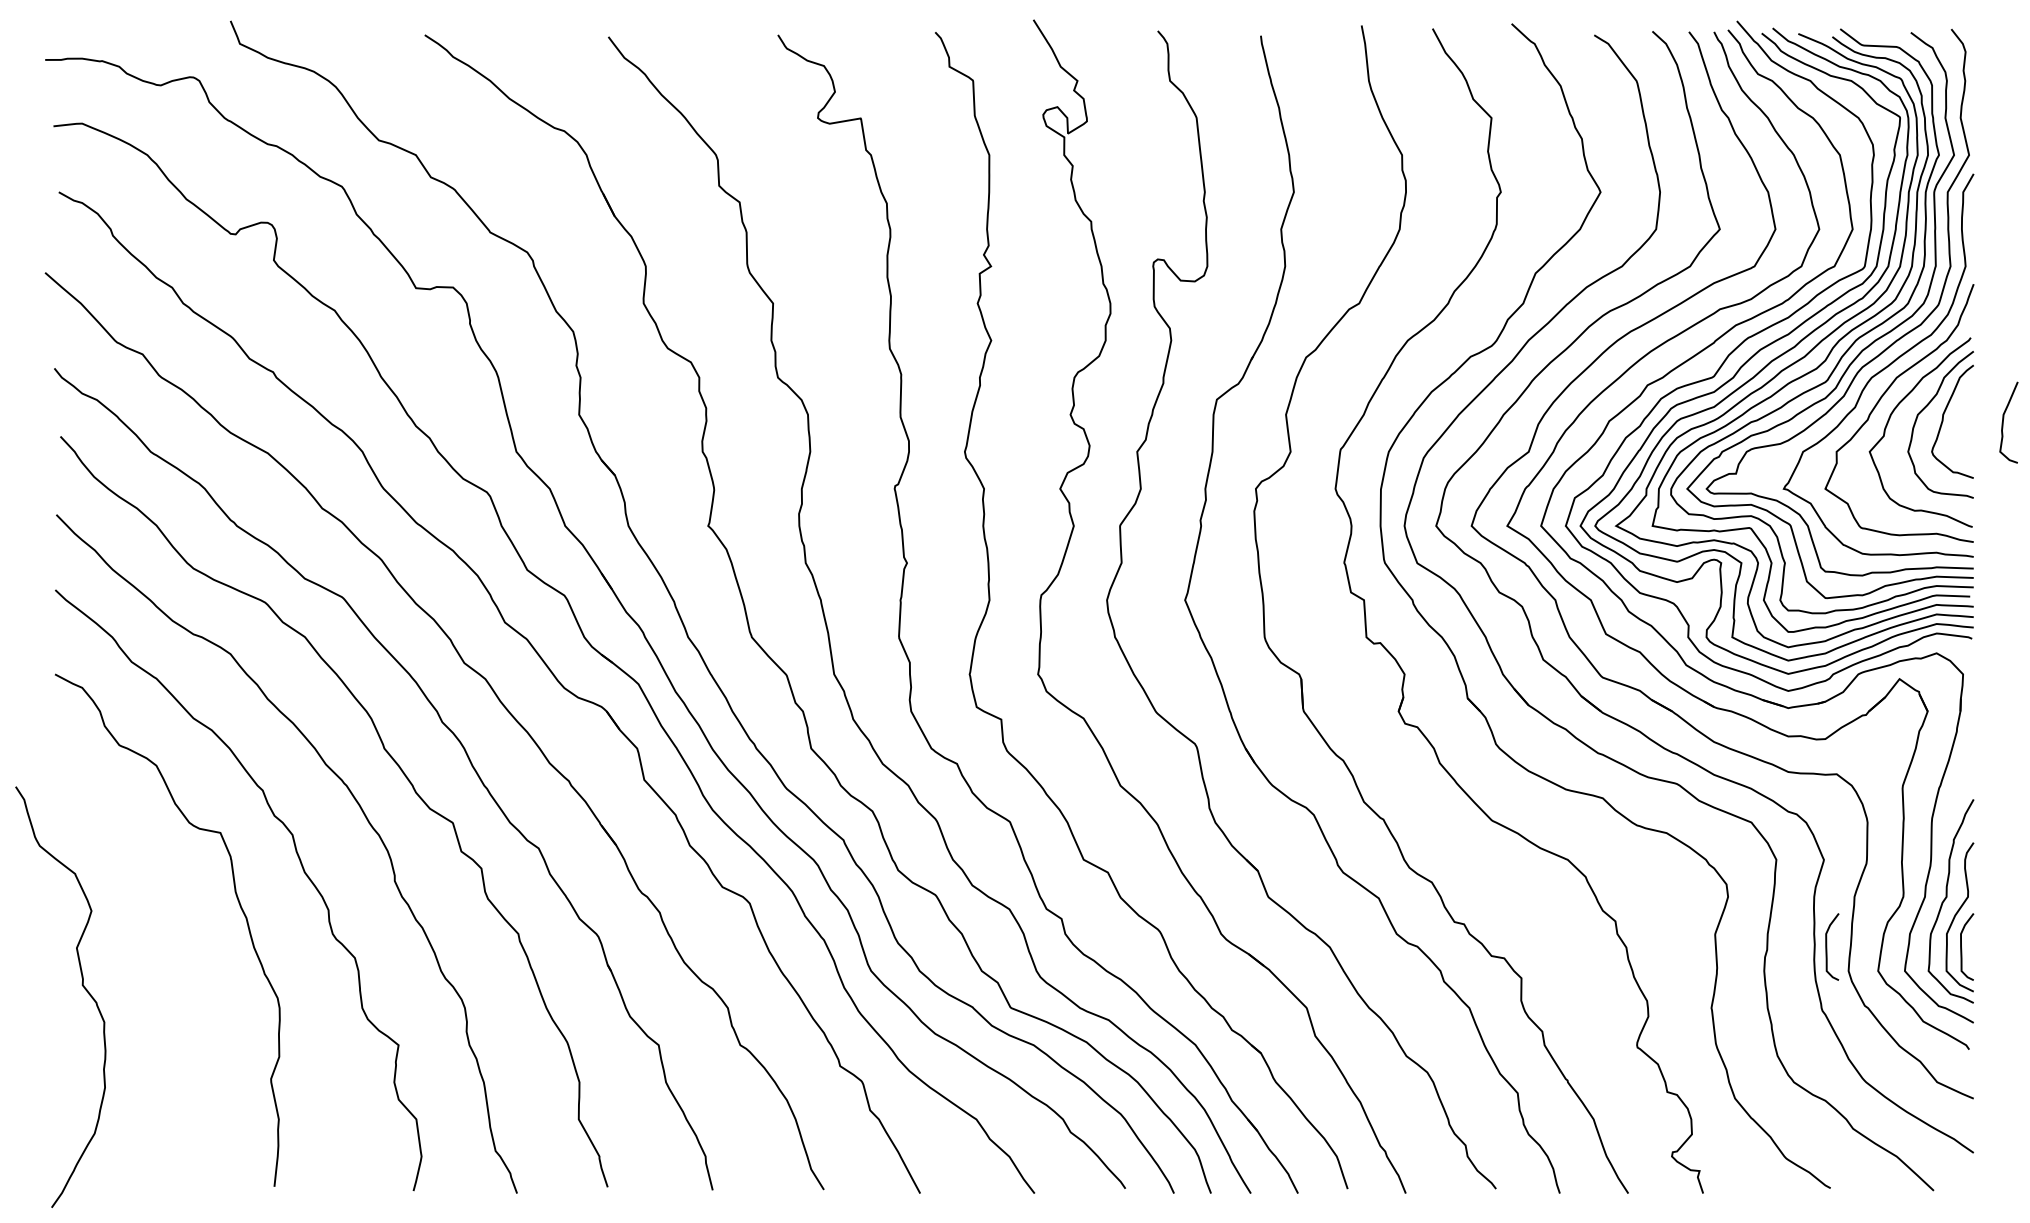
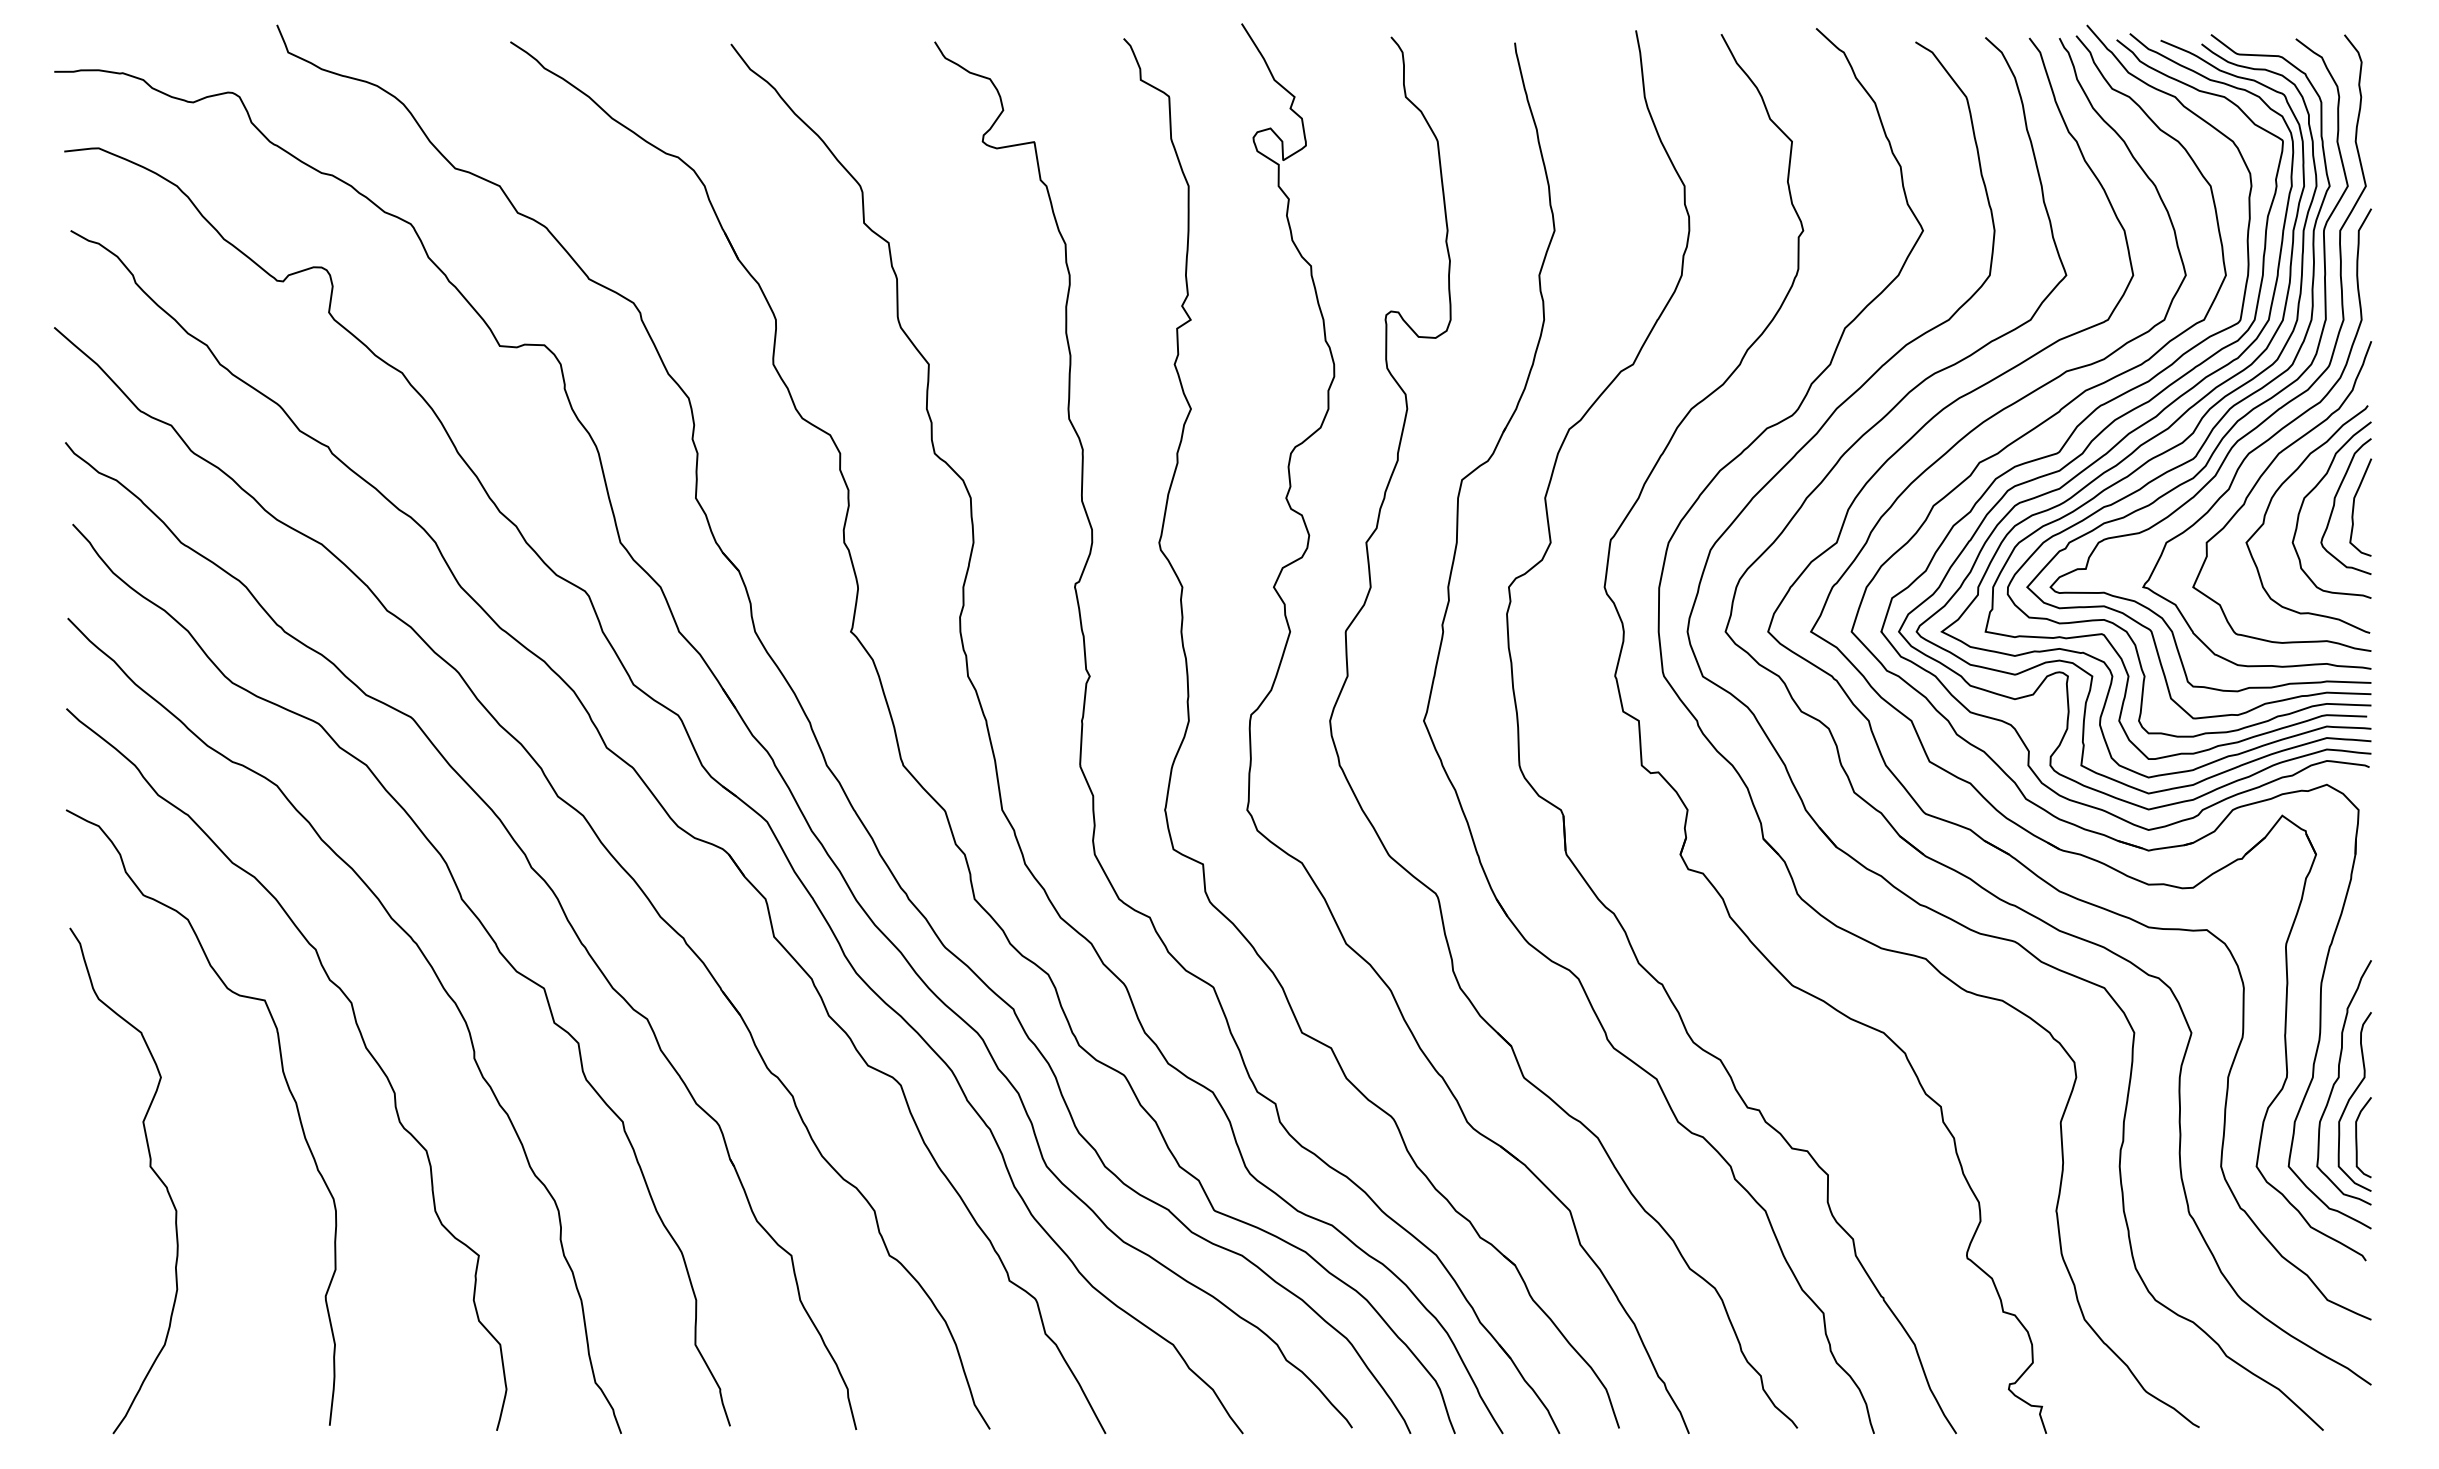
curve: (2003, 422) -> (2354, 507), moved
curve: (1827, 946) -> (2195, 1137), removed
curve: (81, 985) -> (149, 1166), moved

